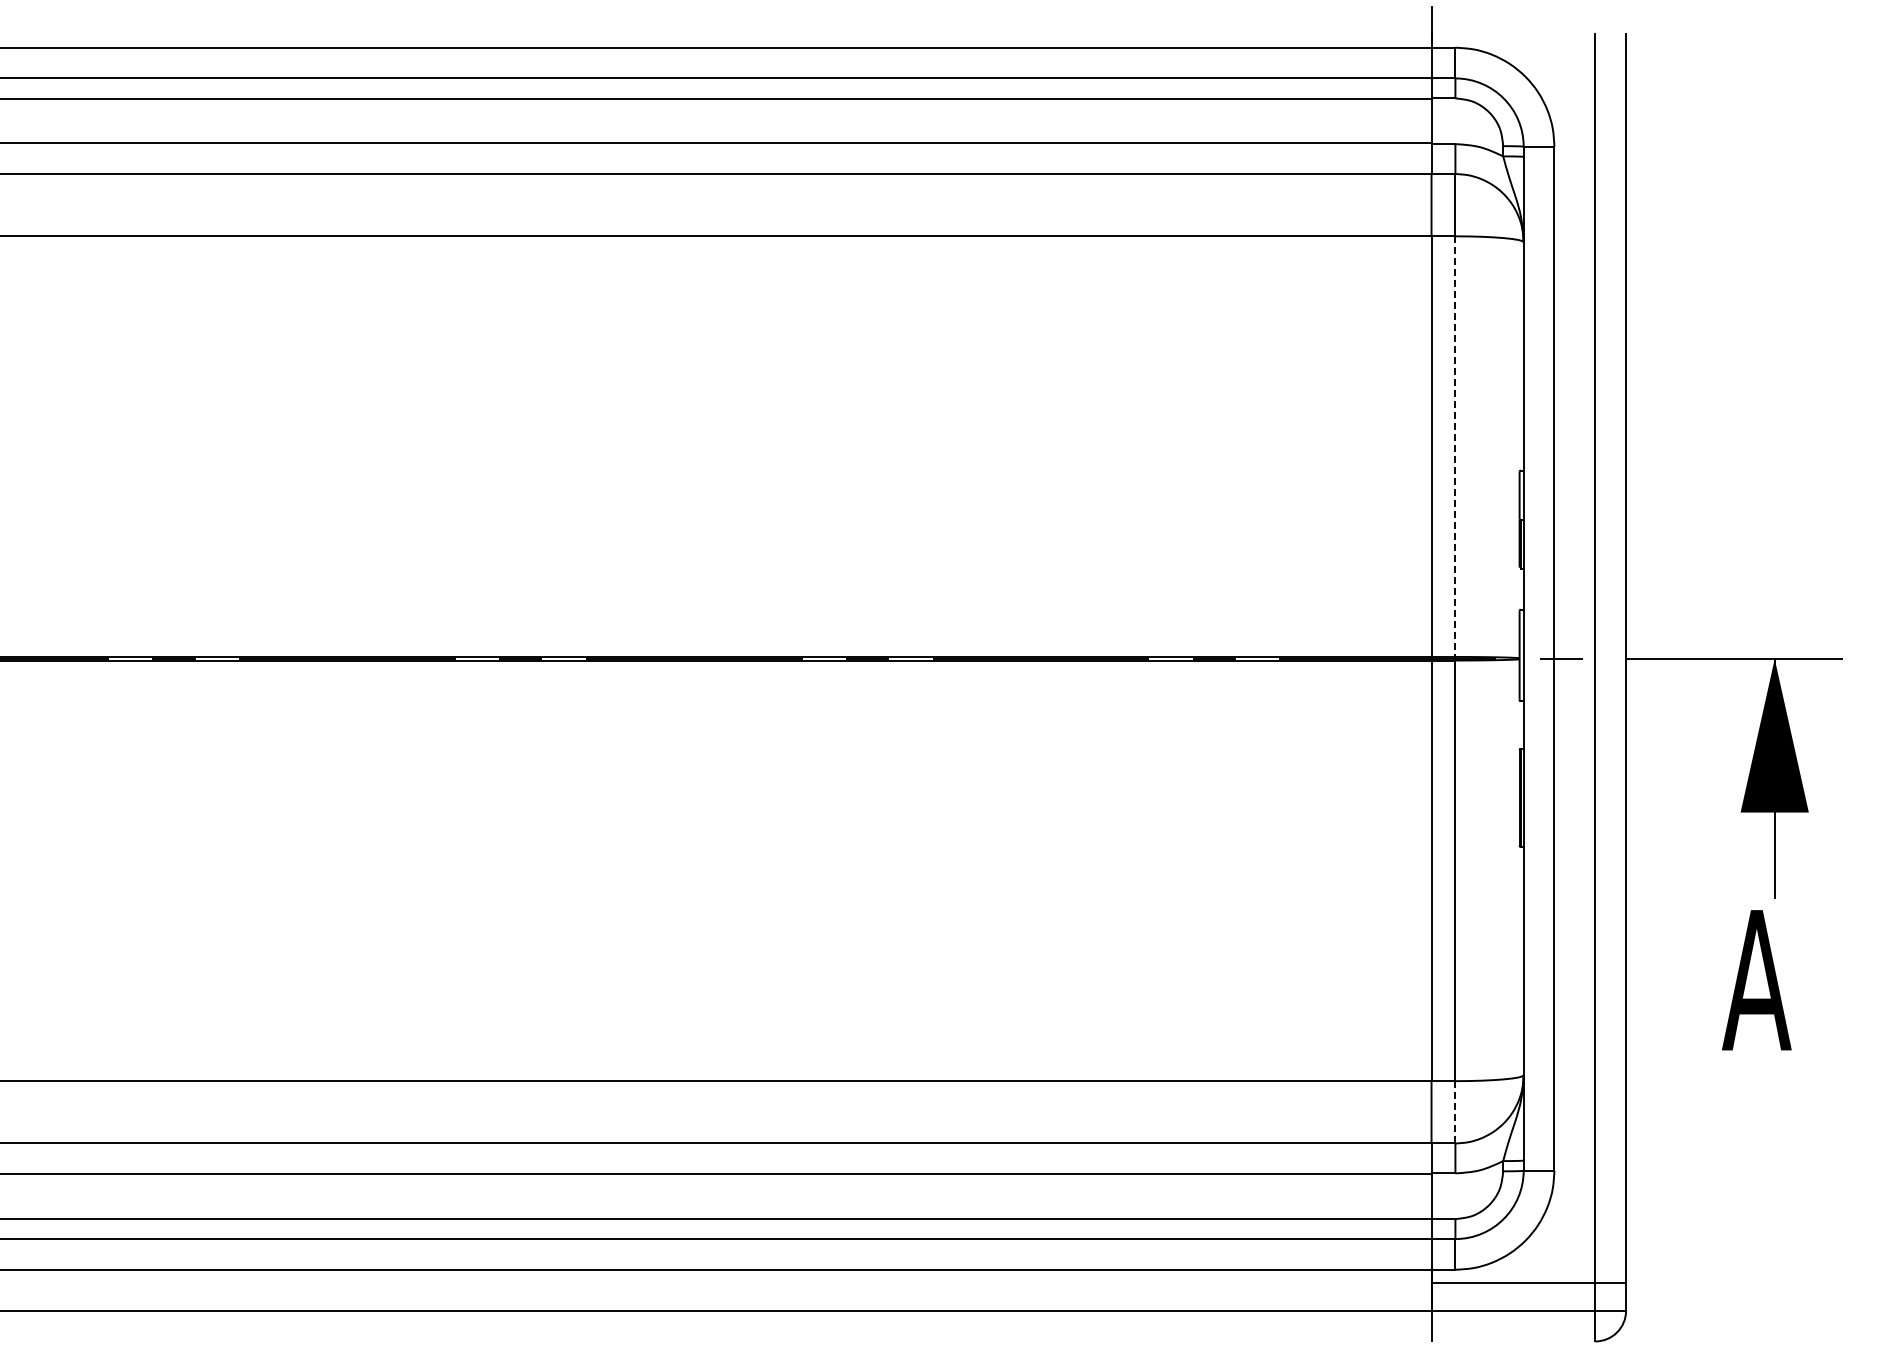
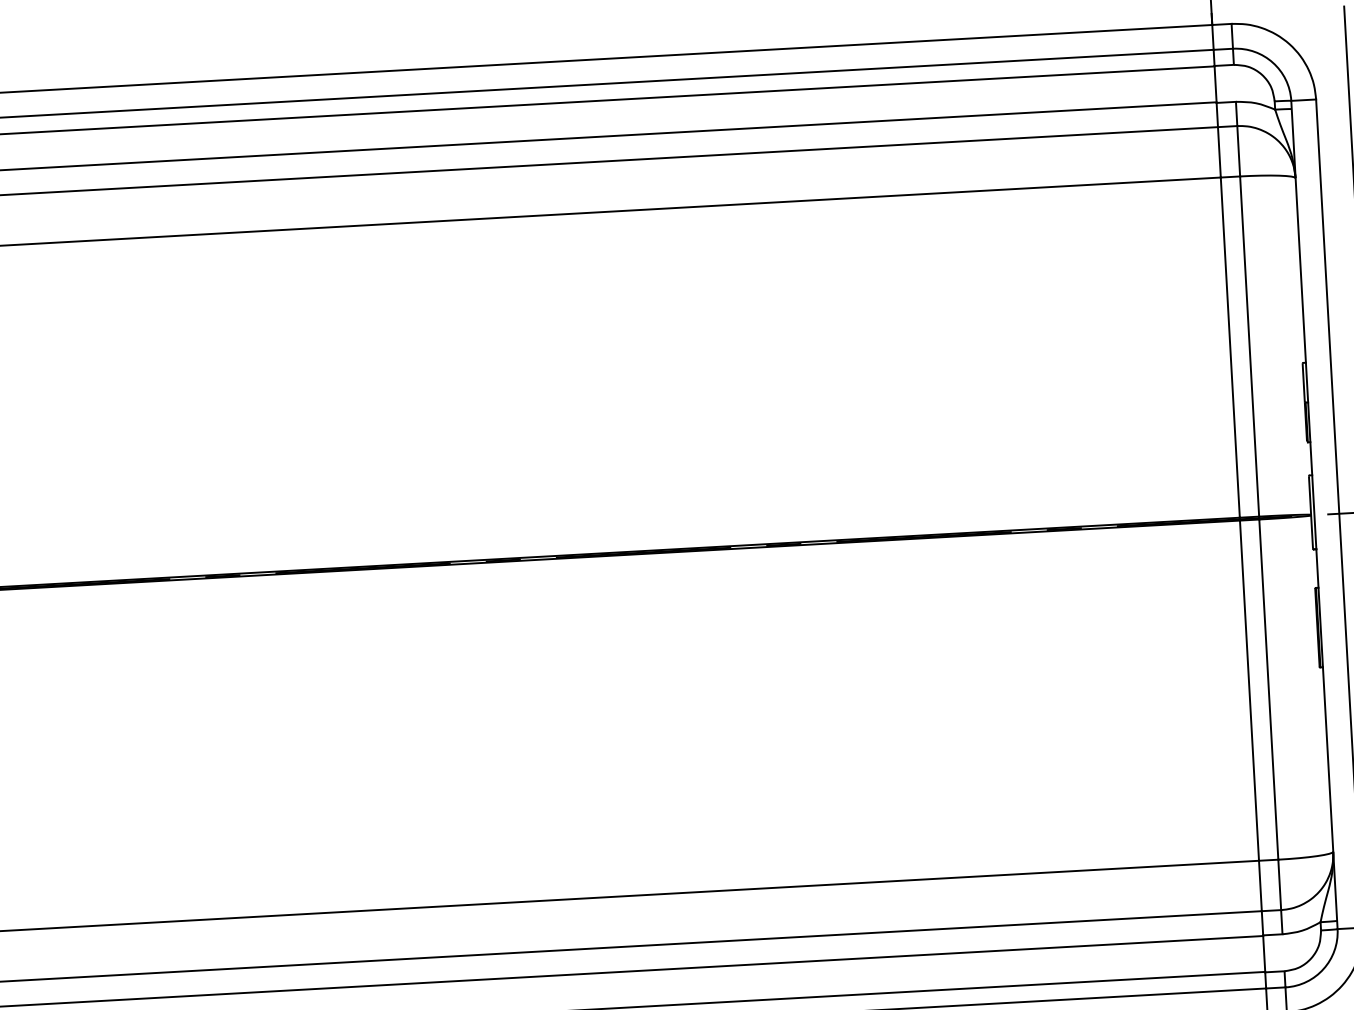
line: (1455, 447) -> (1249, 347), dashed -> solid
line: (1455, 1112) -> (1279, 885), dashed -> solid

